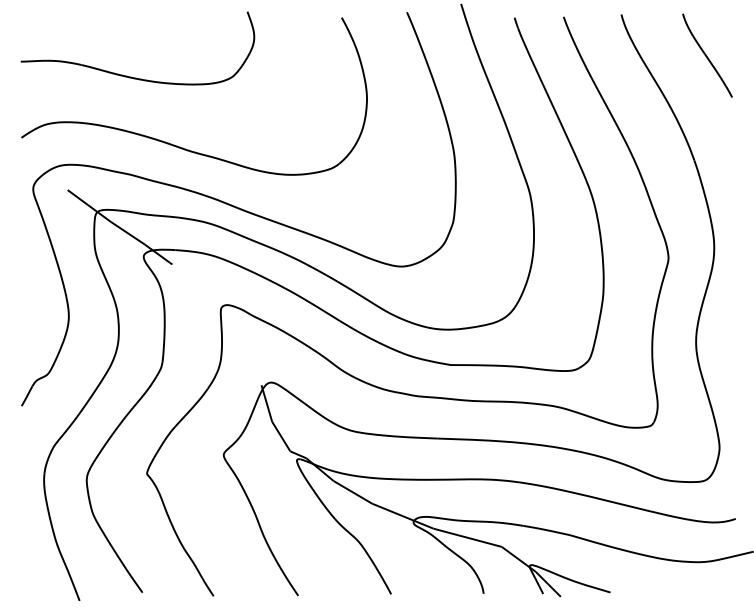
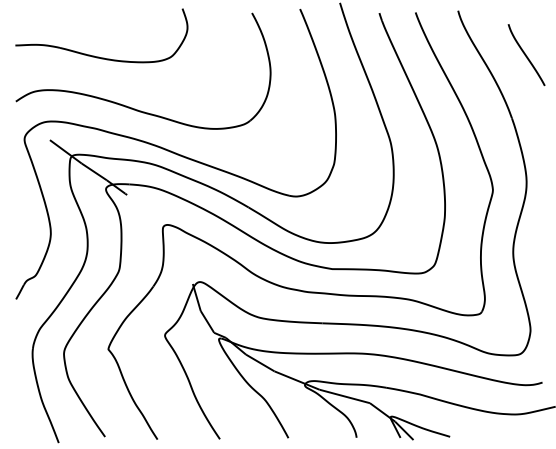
curve: (707, 56) -> (526, 55), moved

